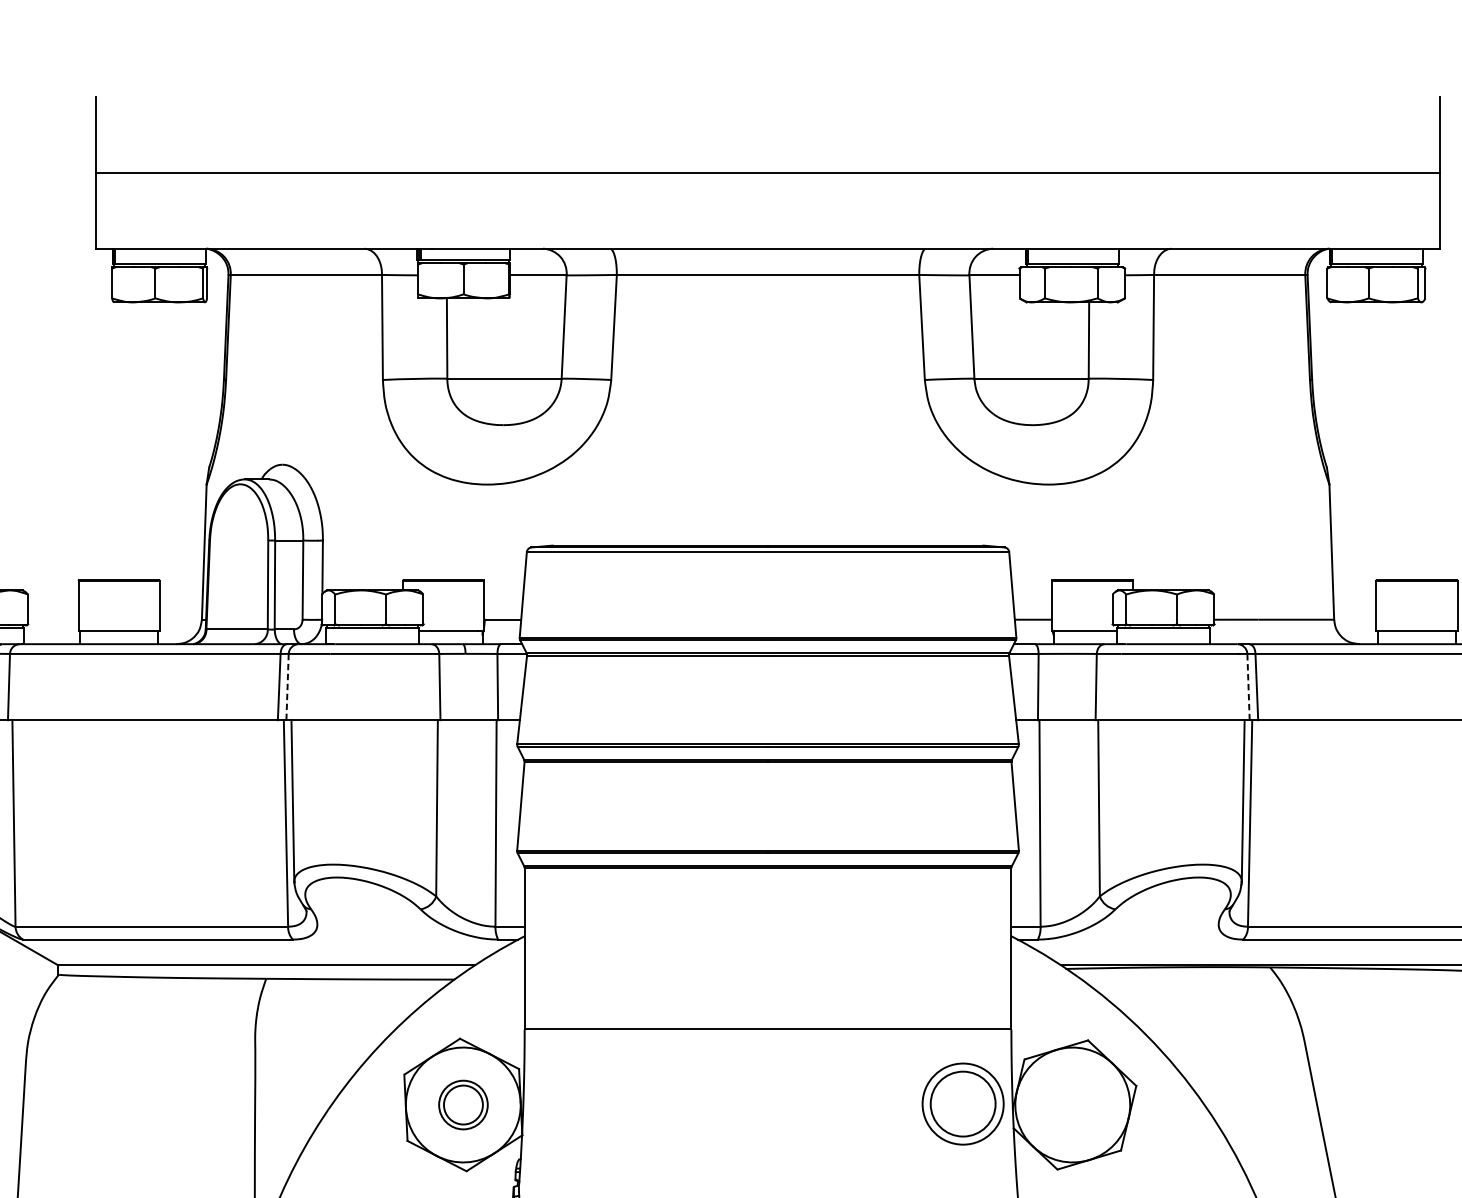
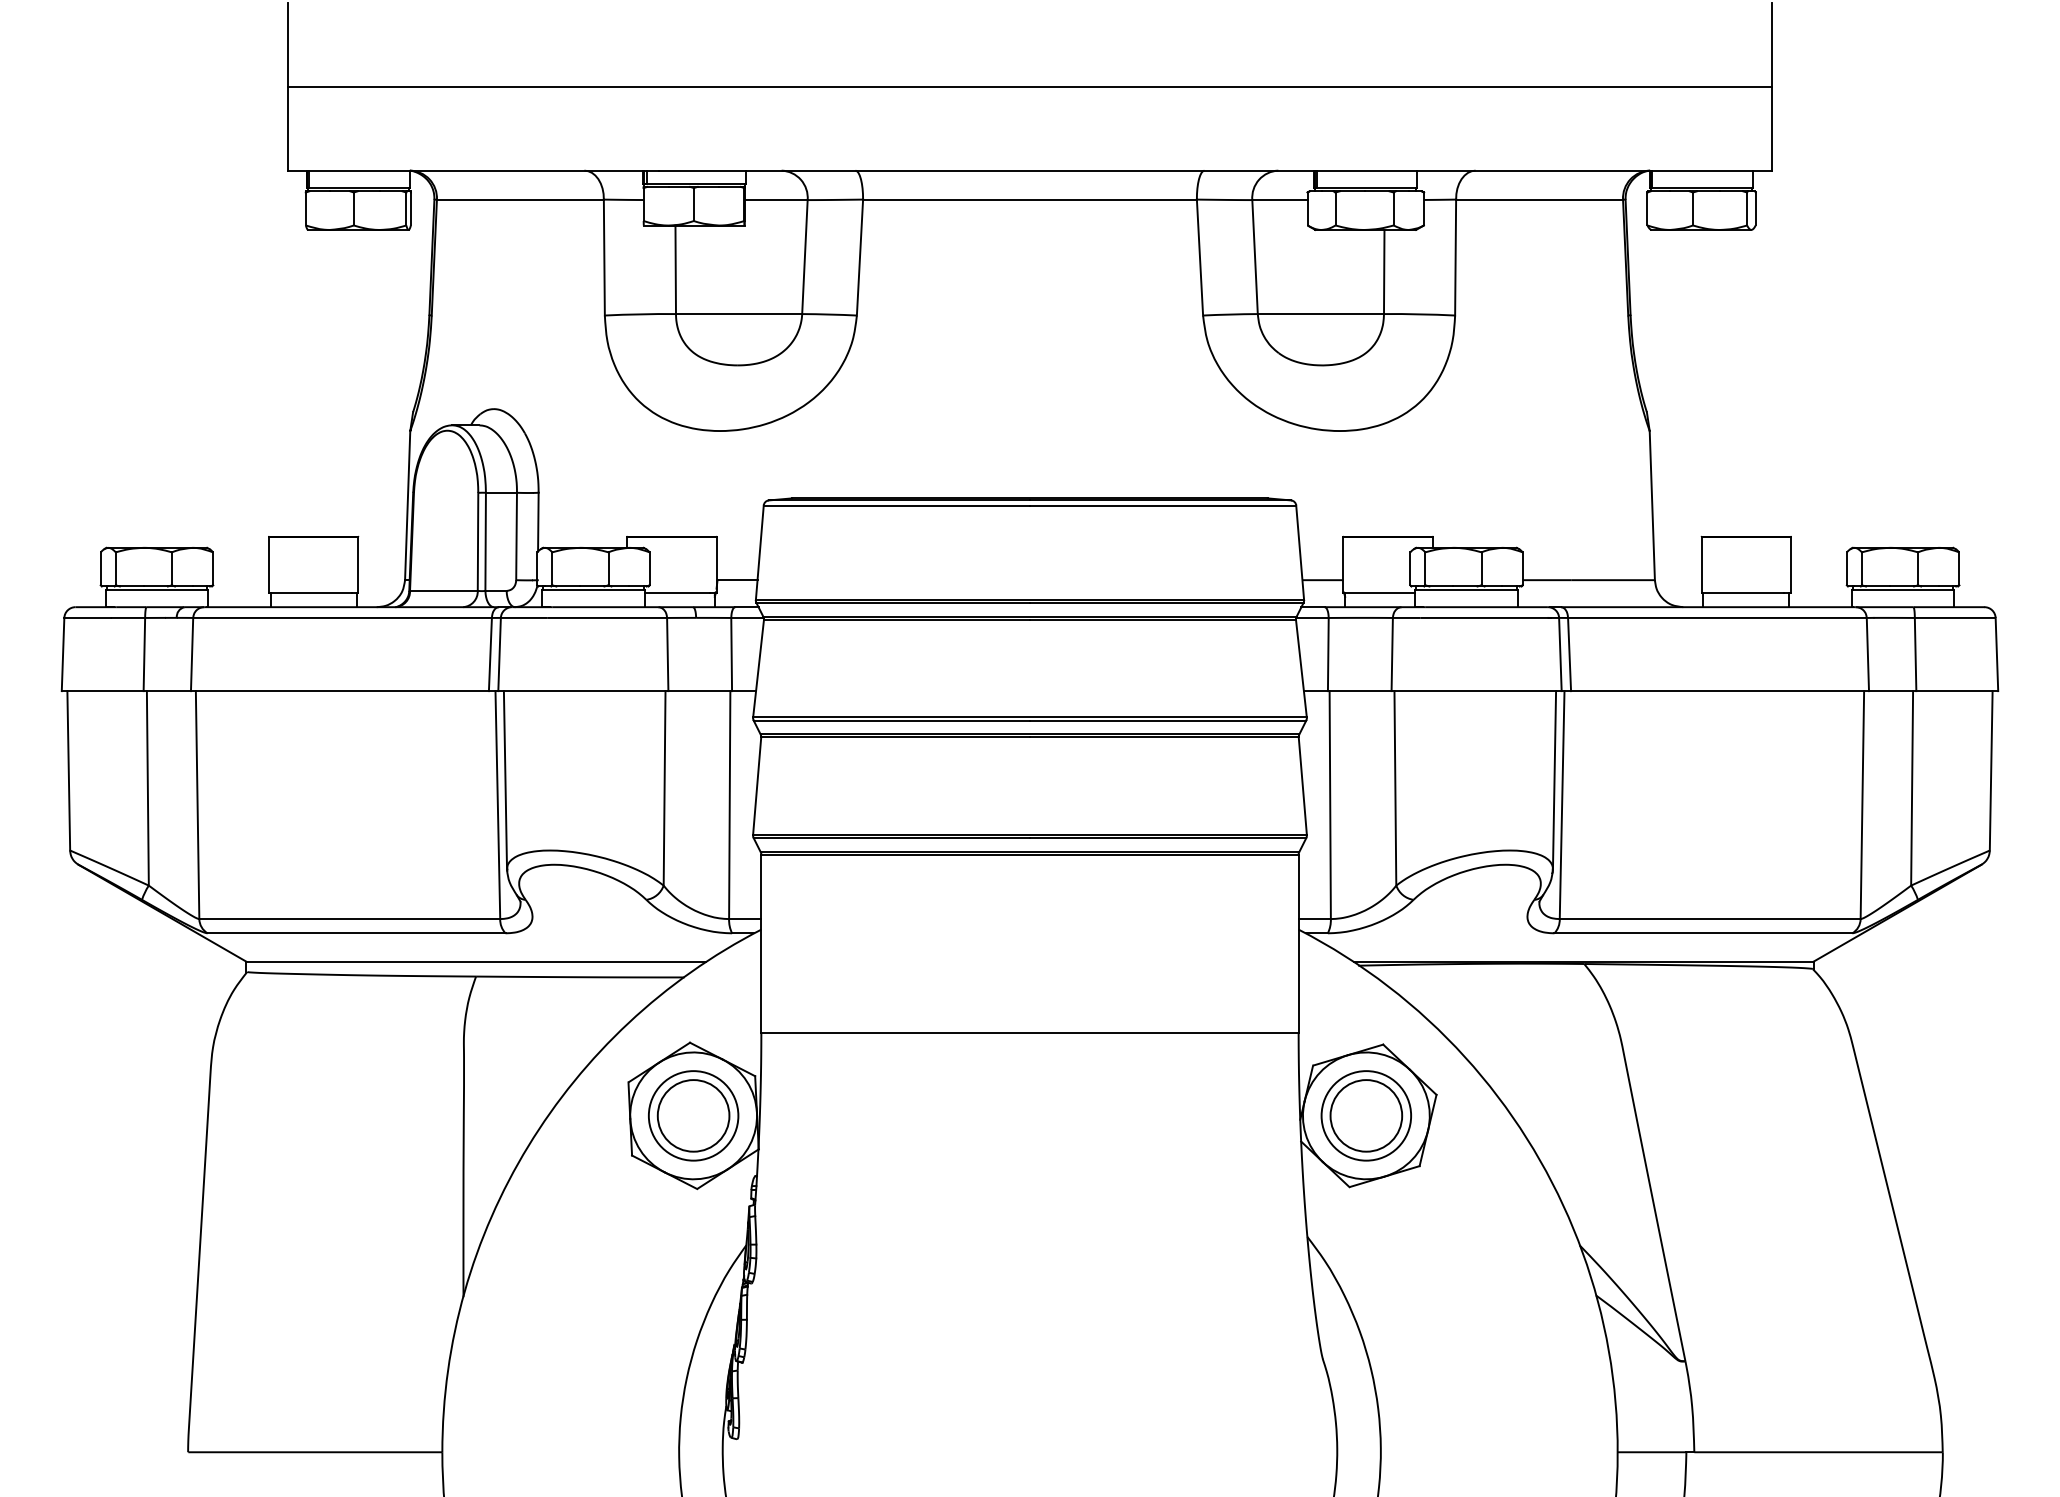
line: (287, 687) -> (499, 654), dashed -> solid
line: (1248, 687) -> (1560, 654), dashed -> solid
part: (962, 1103) -> (1365, 1115), moved
part: (463, 1104) -> (693, 1115), size x1.67

